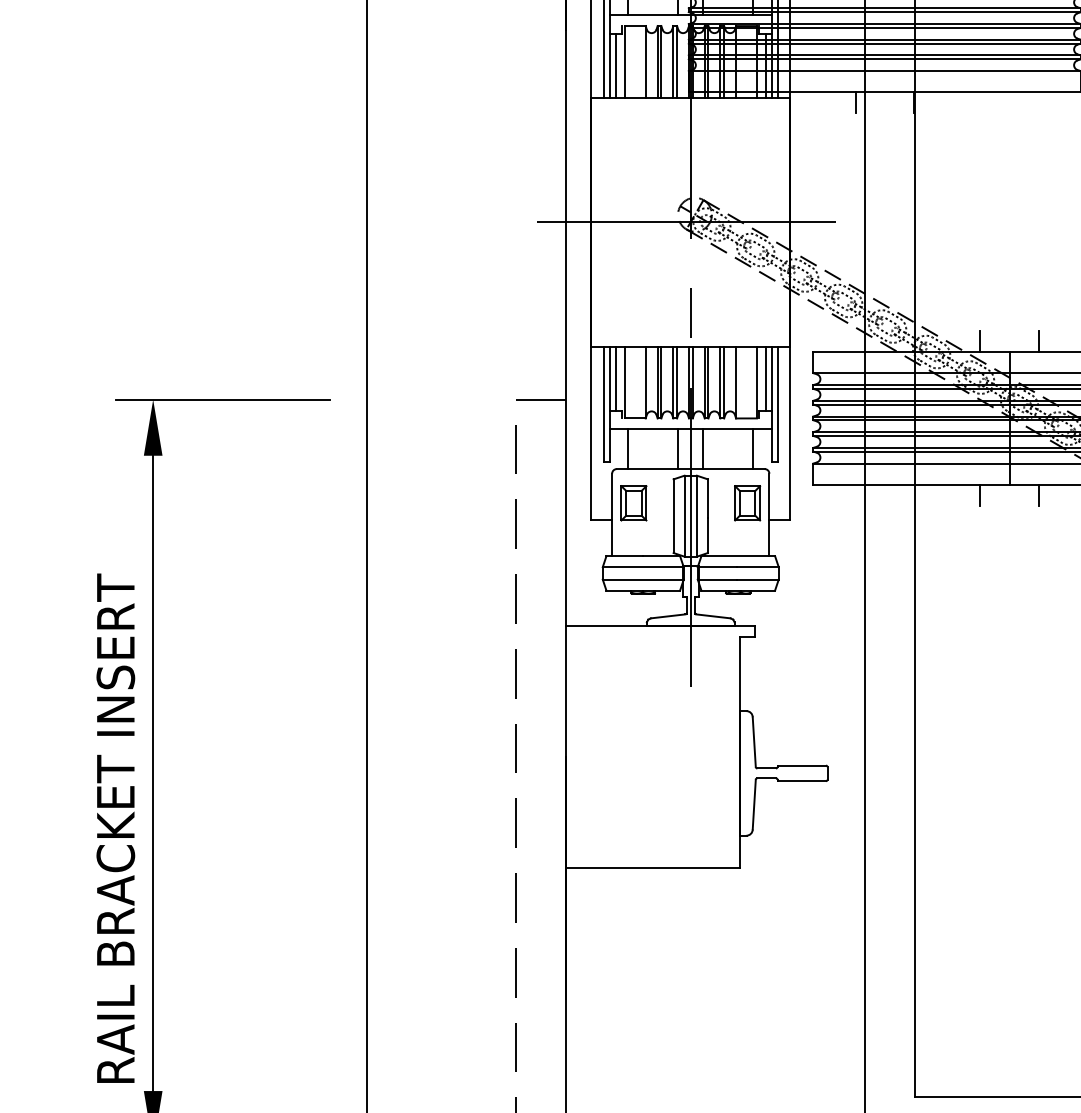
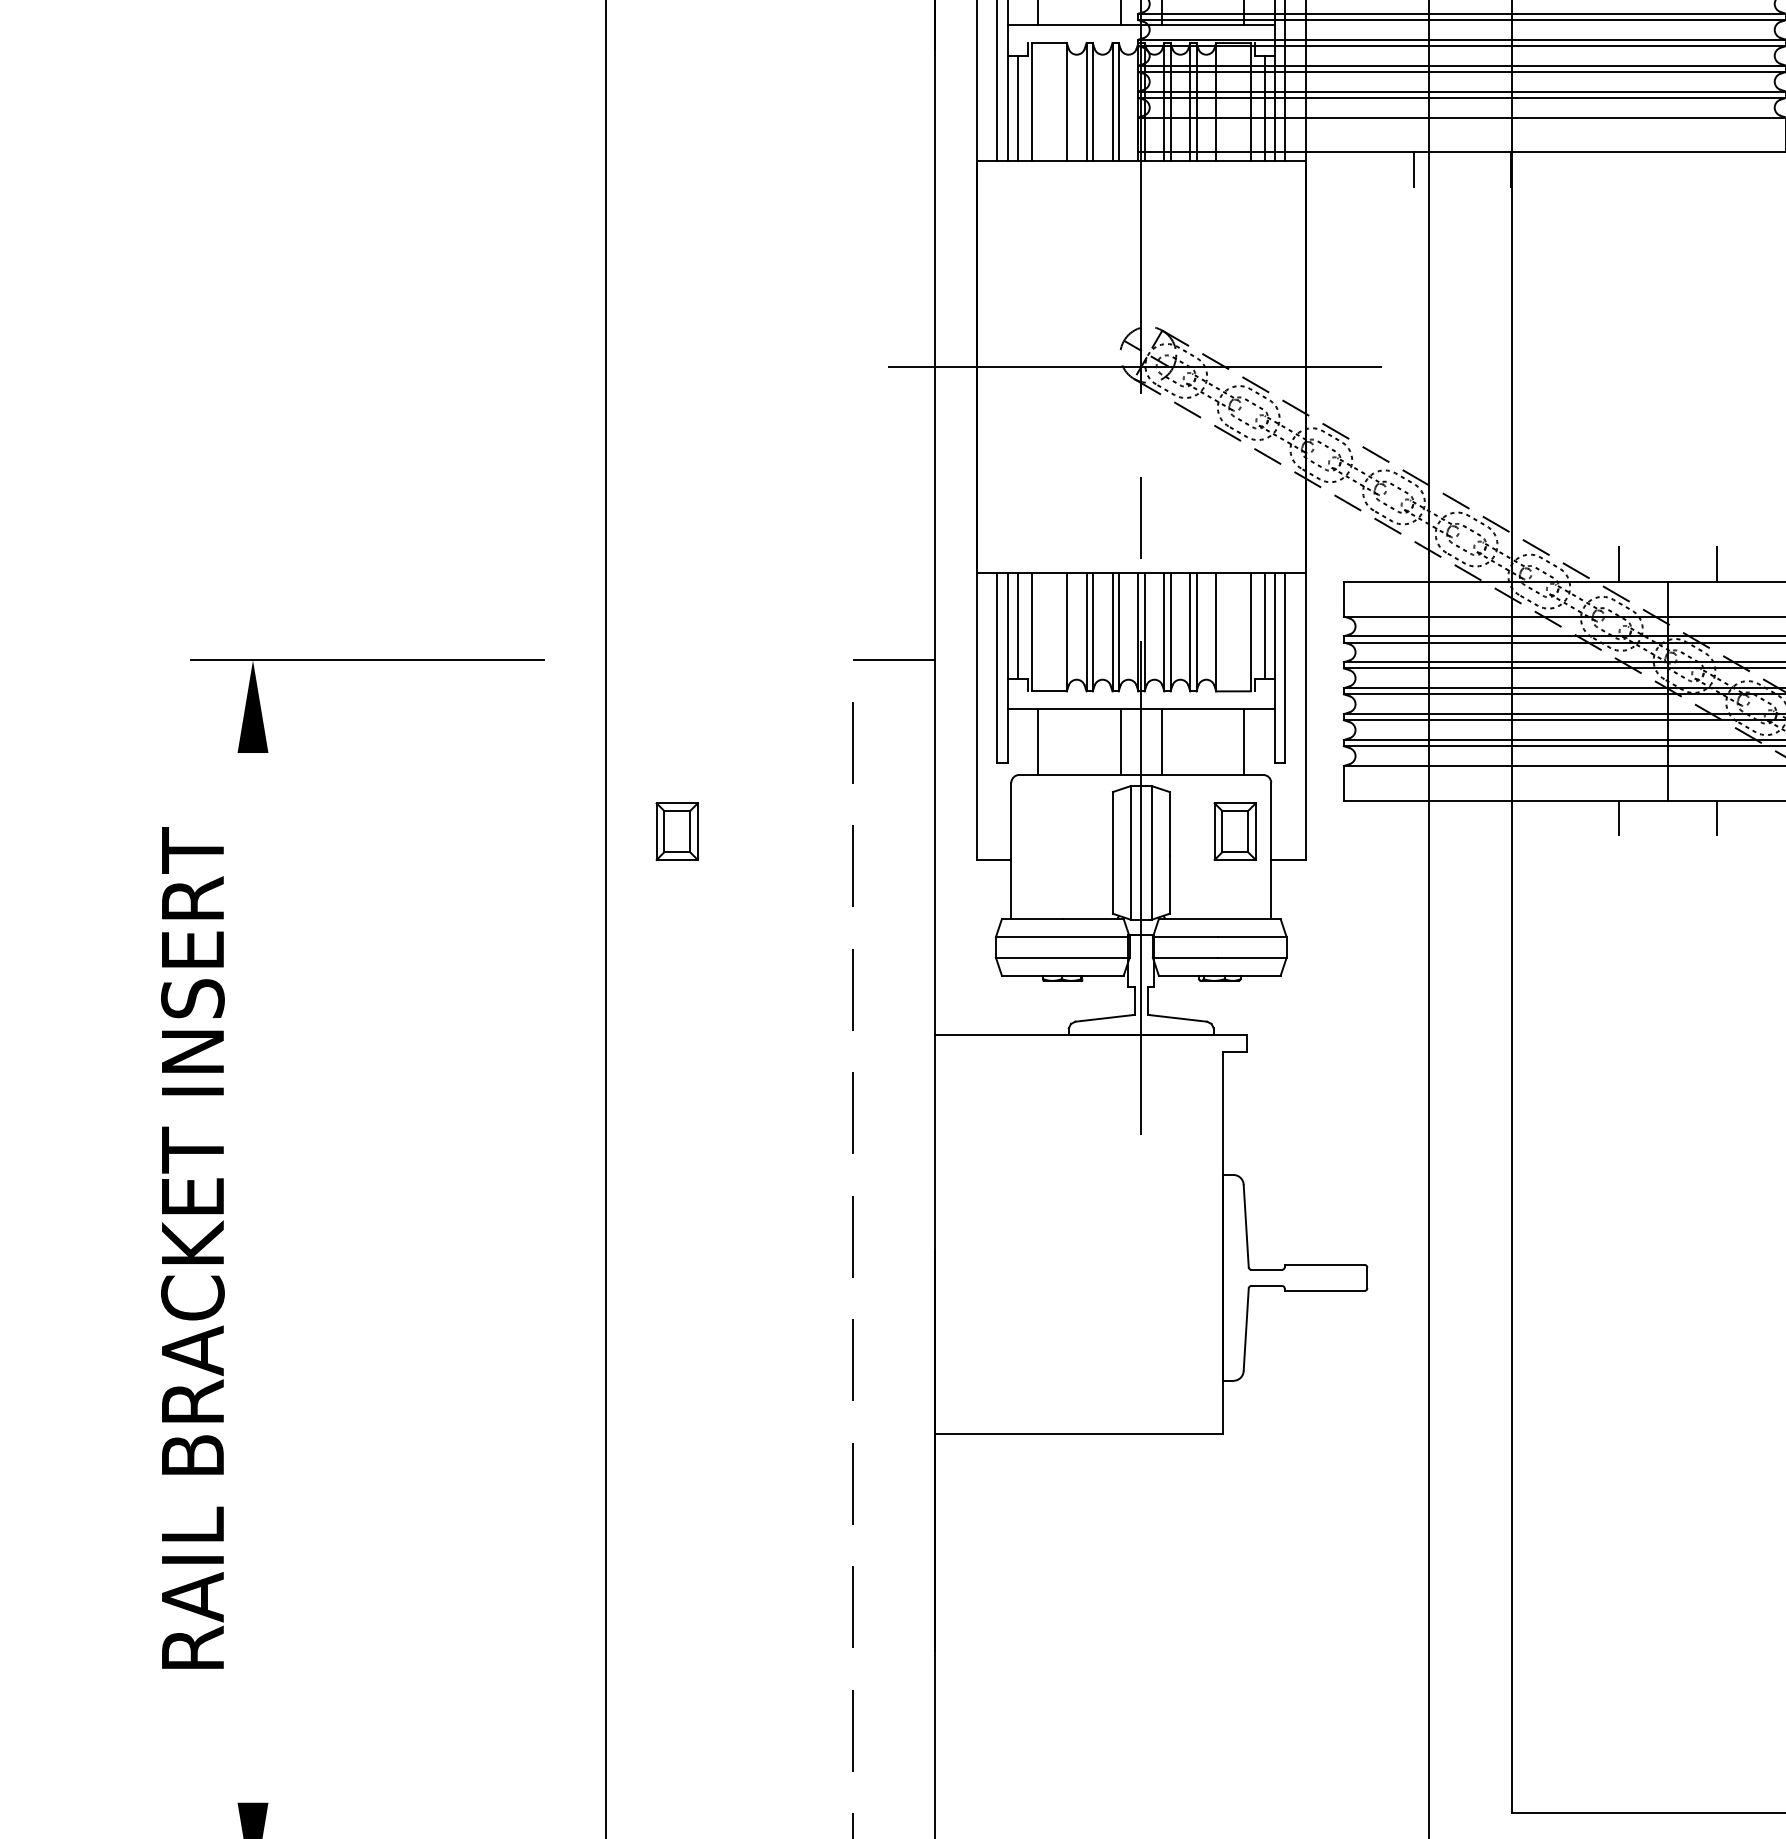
part: (633, 503) -> (676, 831), moved
line: (153, 773) -> (253, 1278), removed
text: (115, 827) -> (192, 1246), moved

